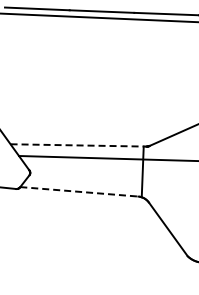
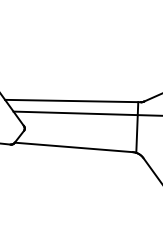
line: (78, 145) -> (73, 101), dashed -> solid
line: (79, 191) -> (74, 147), dashed -> solid

